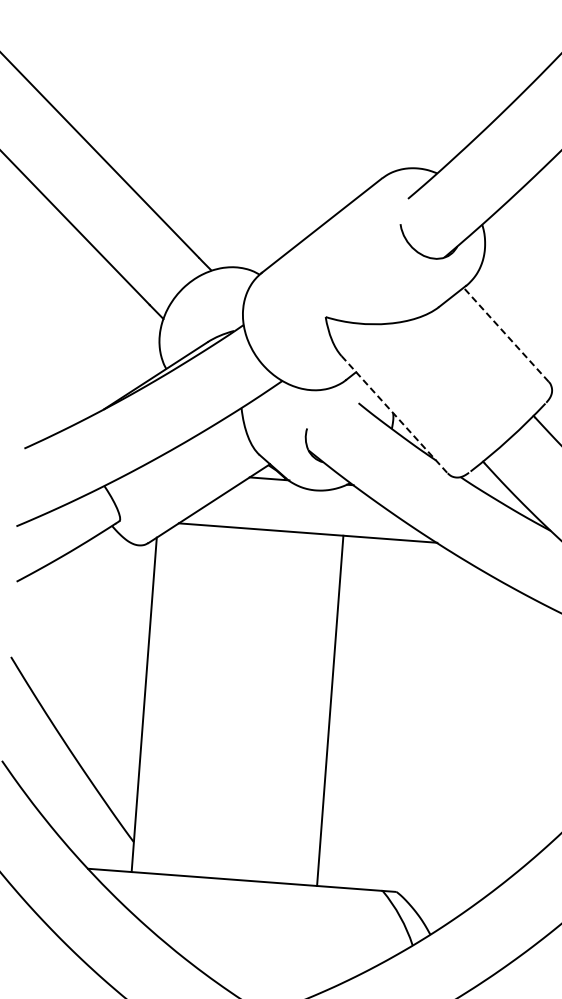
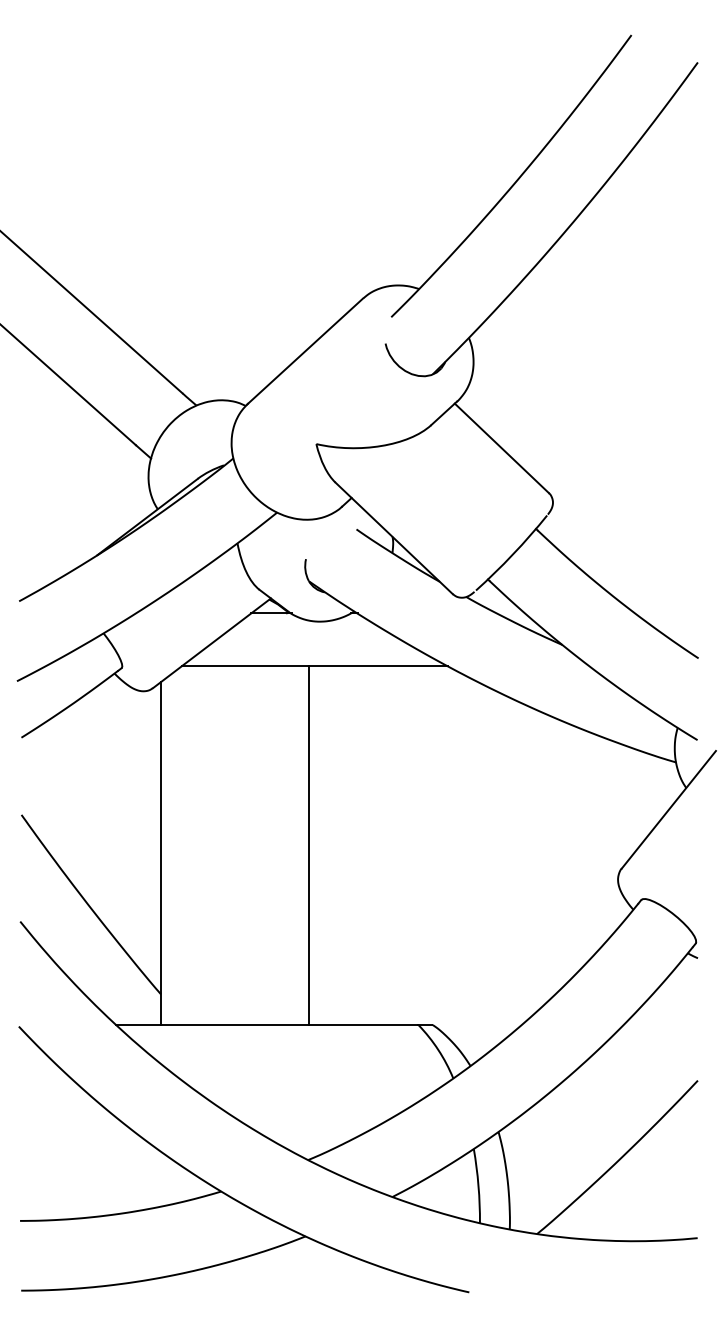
line: (505, 334) -> (501, 448), dashed -> solid
line: (394, 414) -> (394, 538), dashed -> solid
line: (330, 710) -> (309, 845), moved

